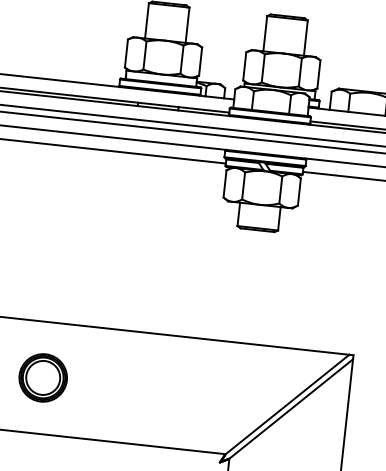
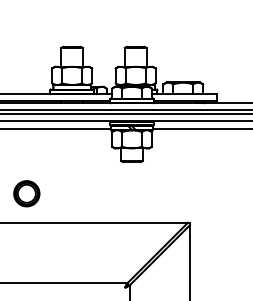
part: (42, 377) -> (26, 193), moved

